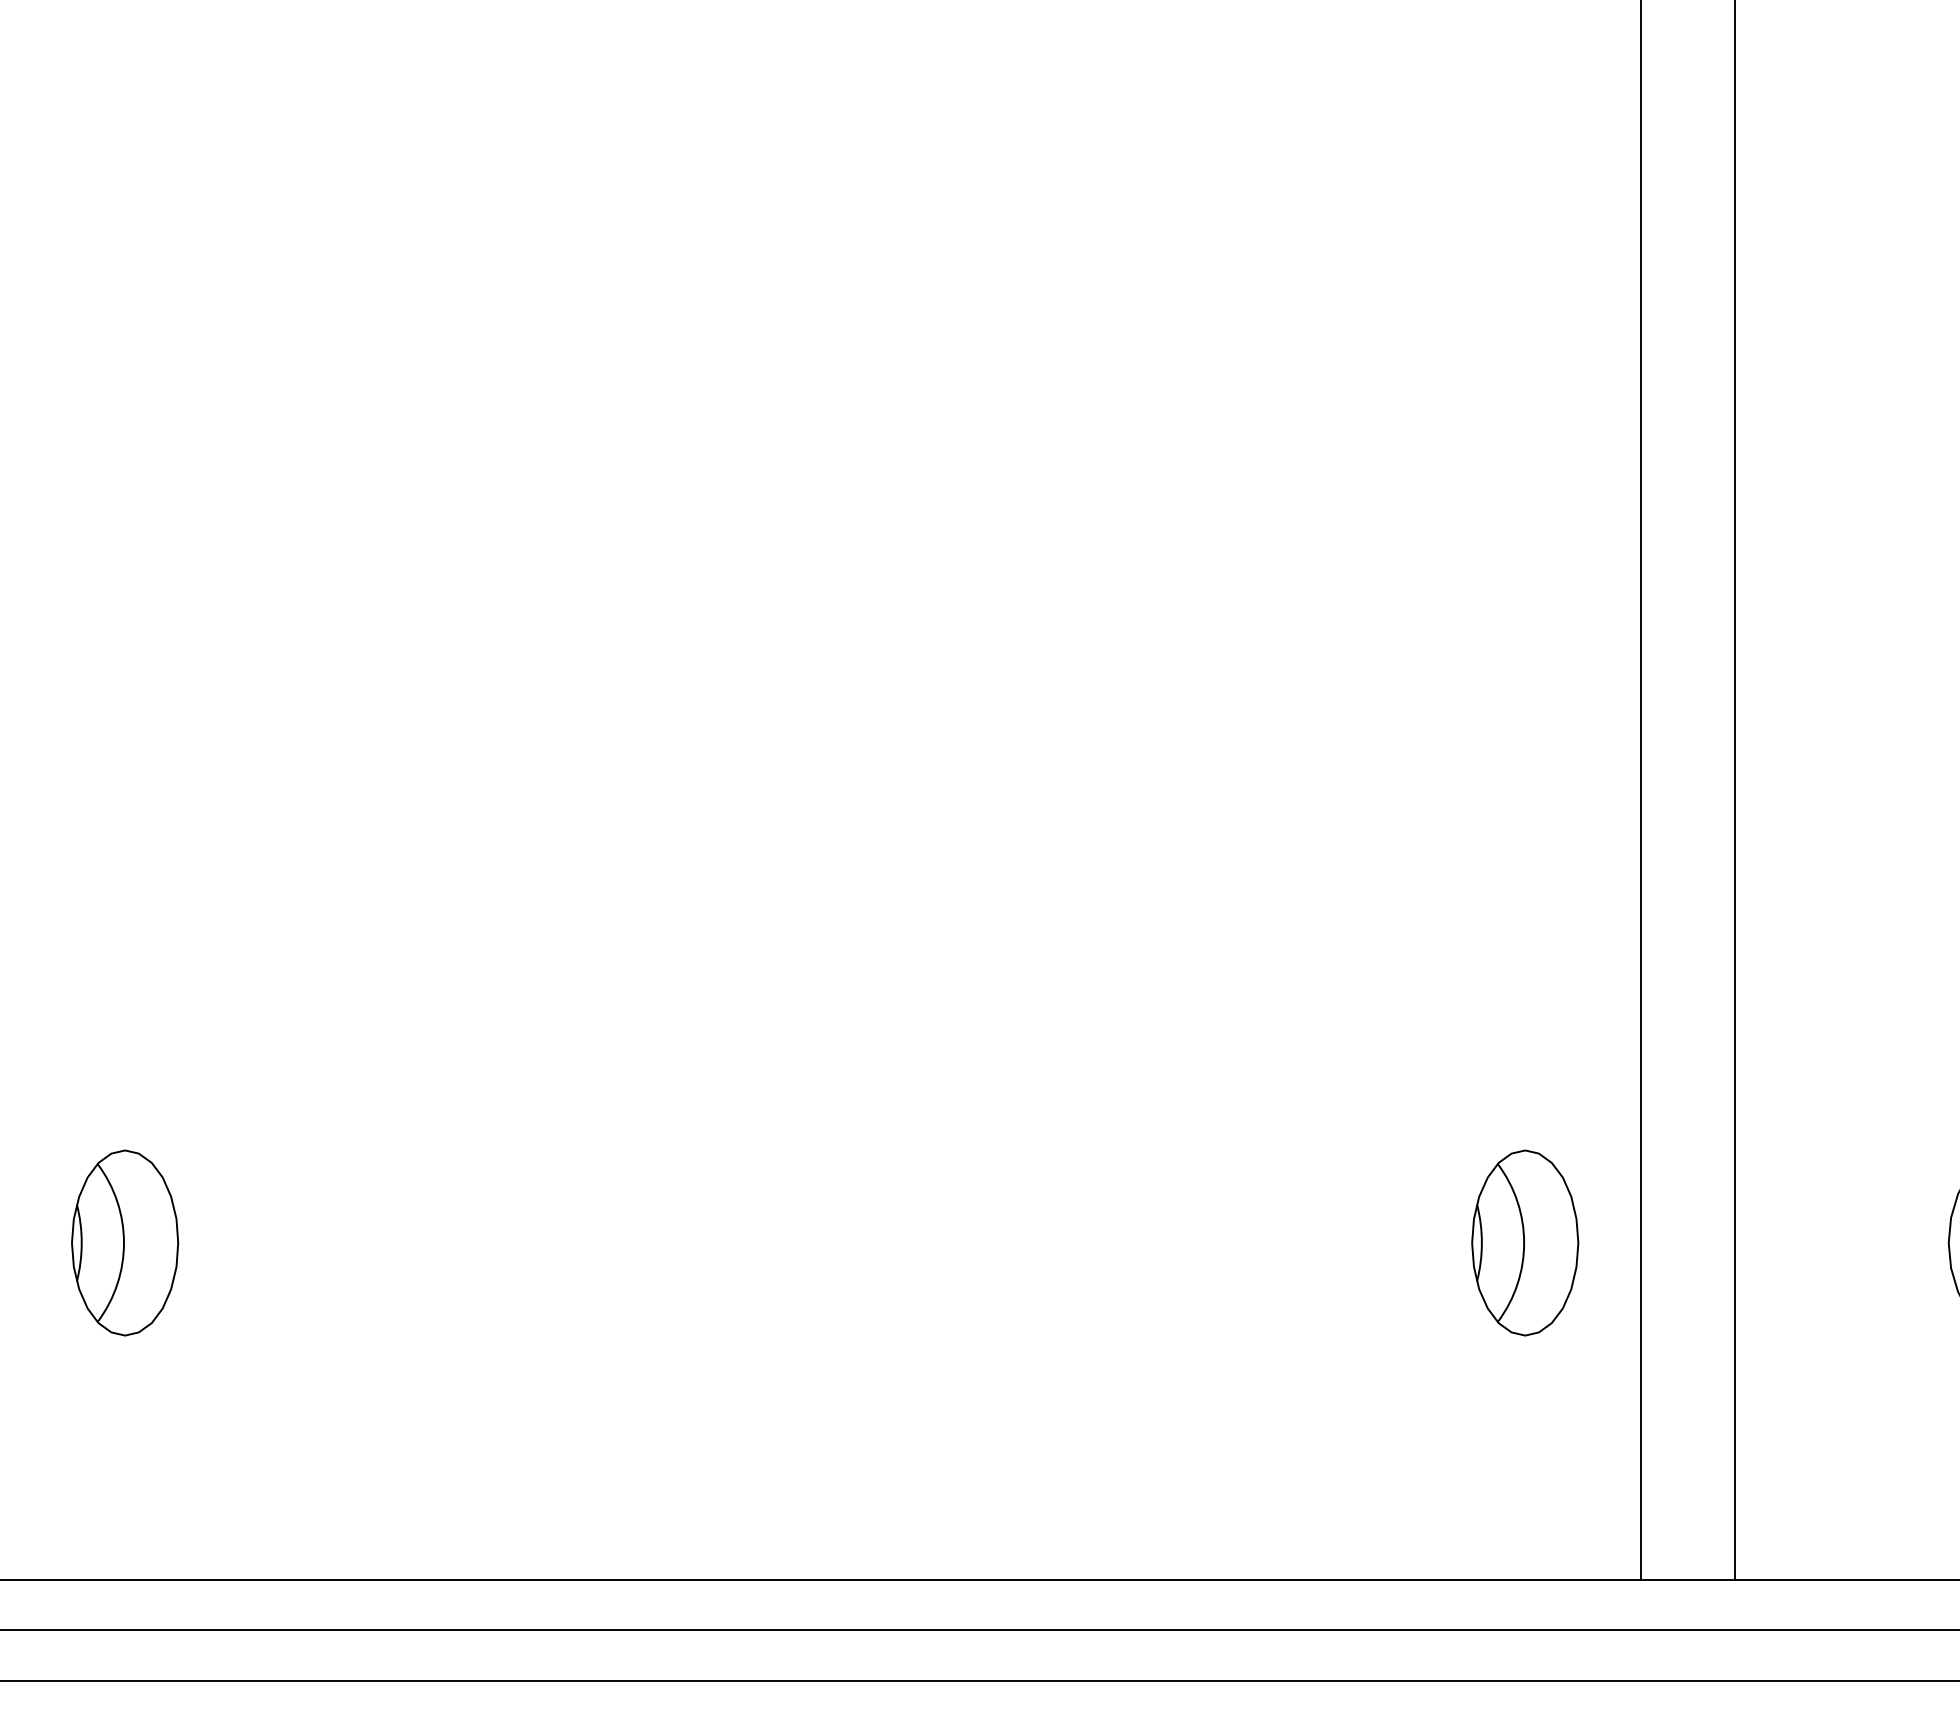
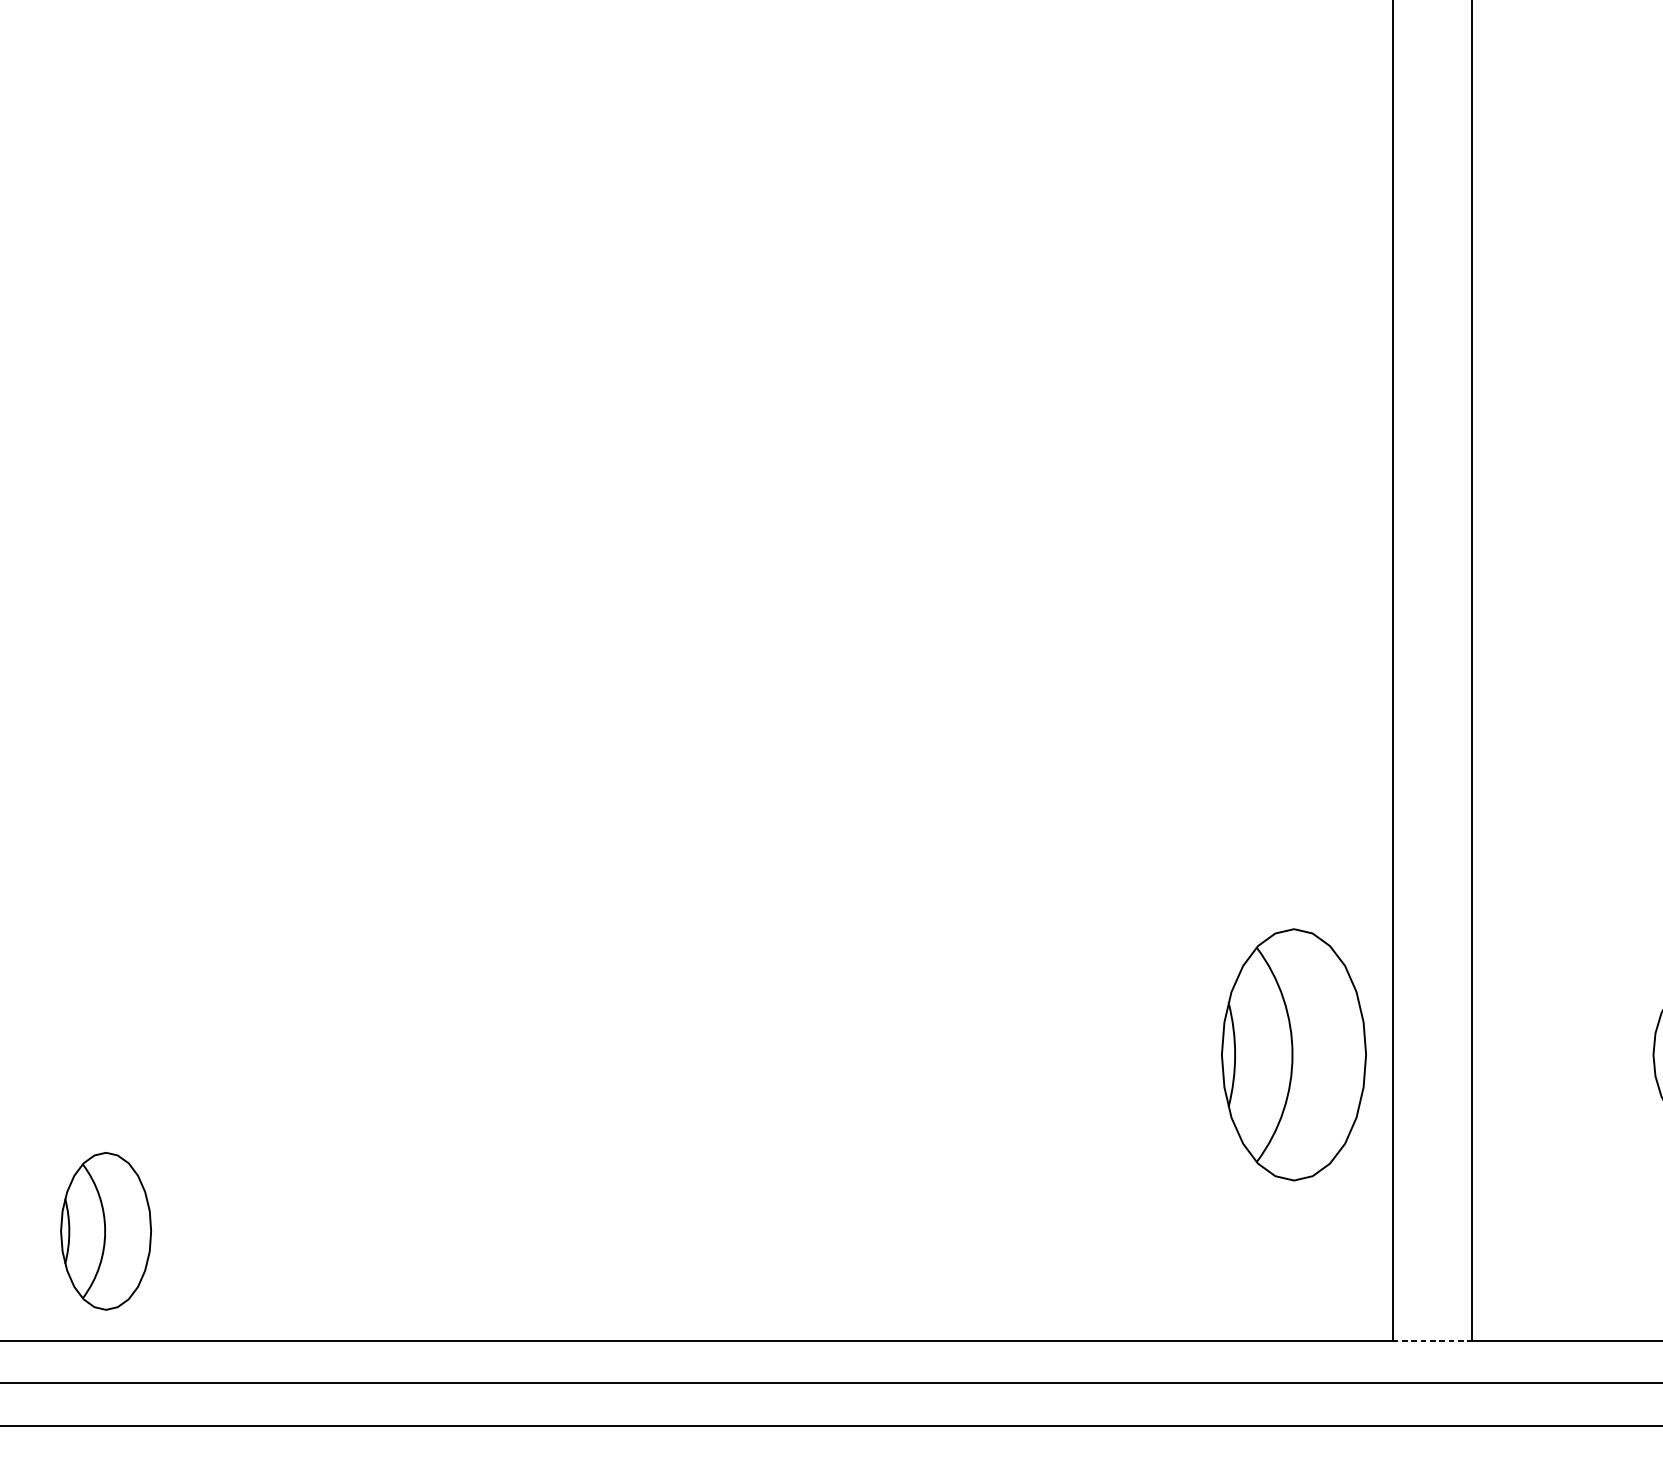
part: (125, 1242) -> (106, 1230), moved
part: (1525, 1242) -> (1294, 1054), size x1.6
line: (1688, 1579) -> (1432, 1340), solid -> dashed

